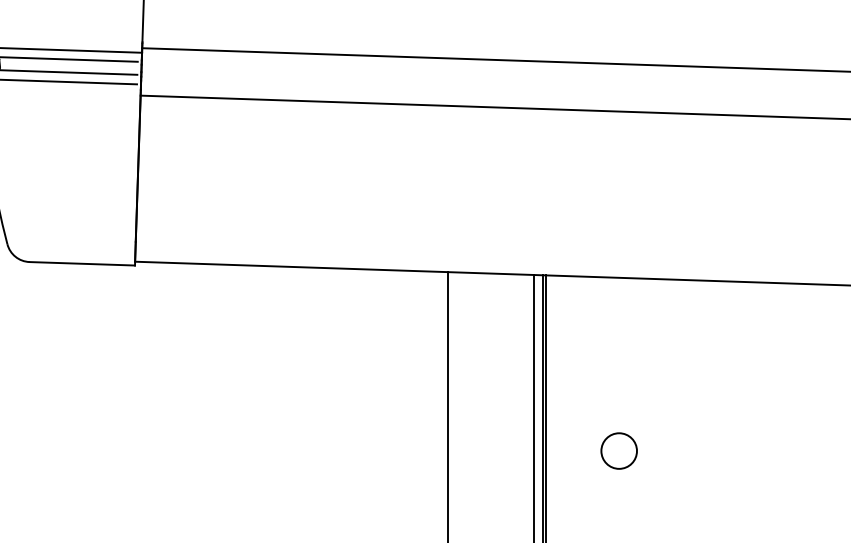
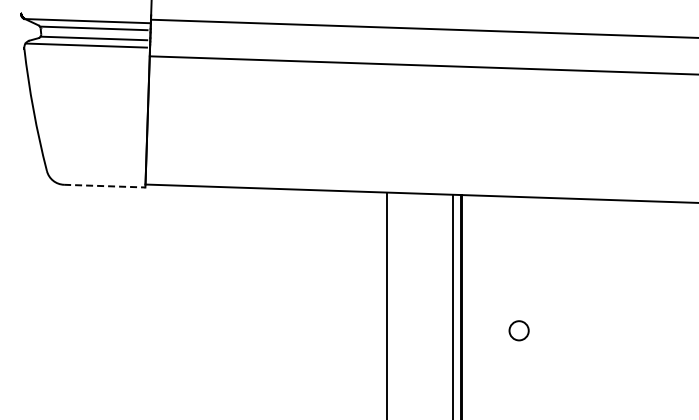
line: (81, 264) -> (104, 186), solid -> dashed
circle: (618, 450) -> (518, 330), size x0.7

